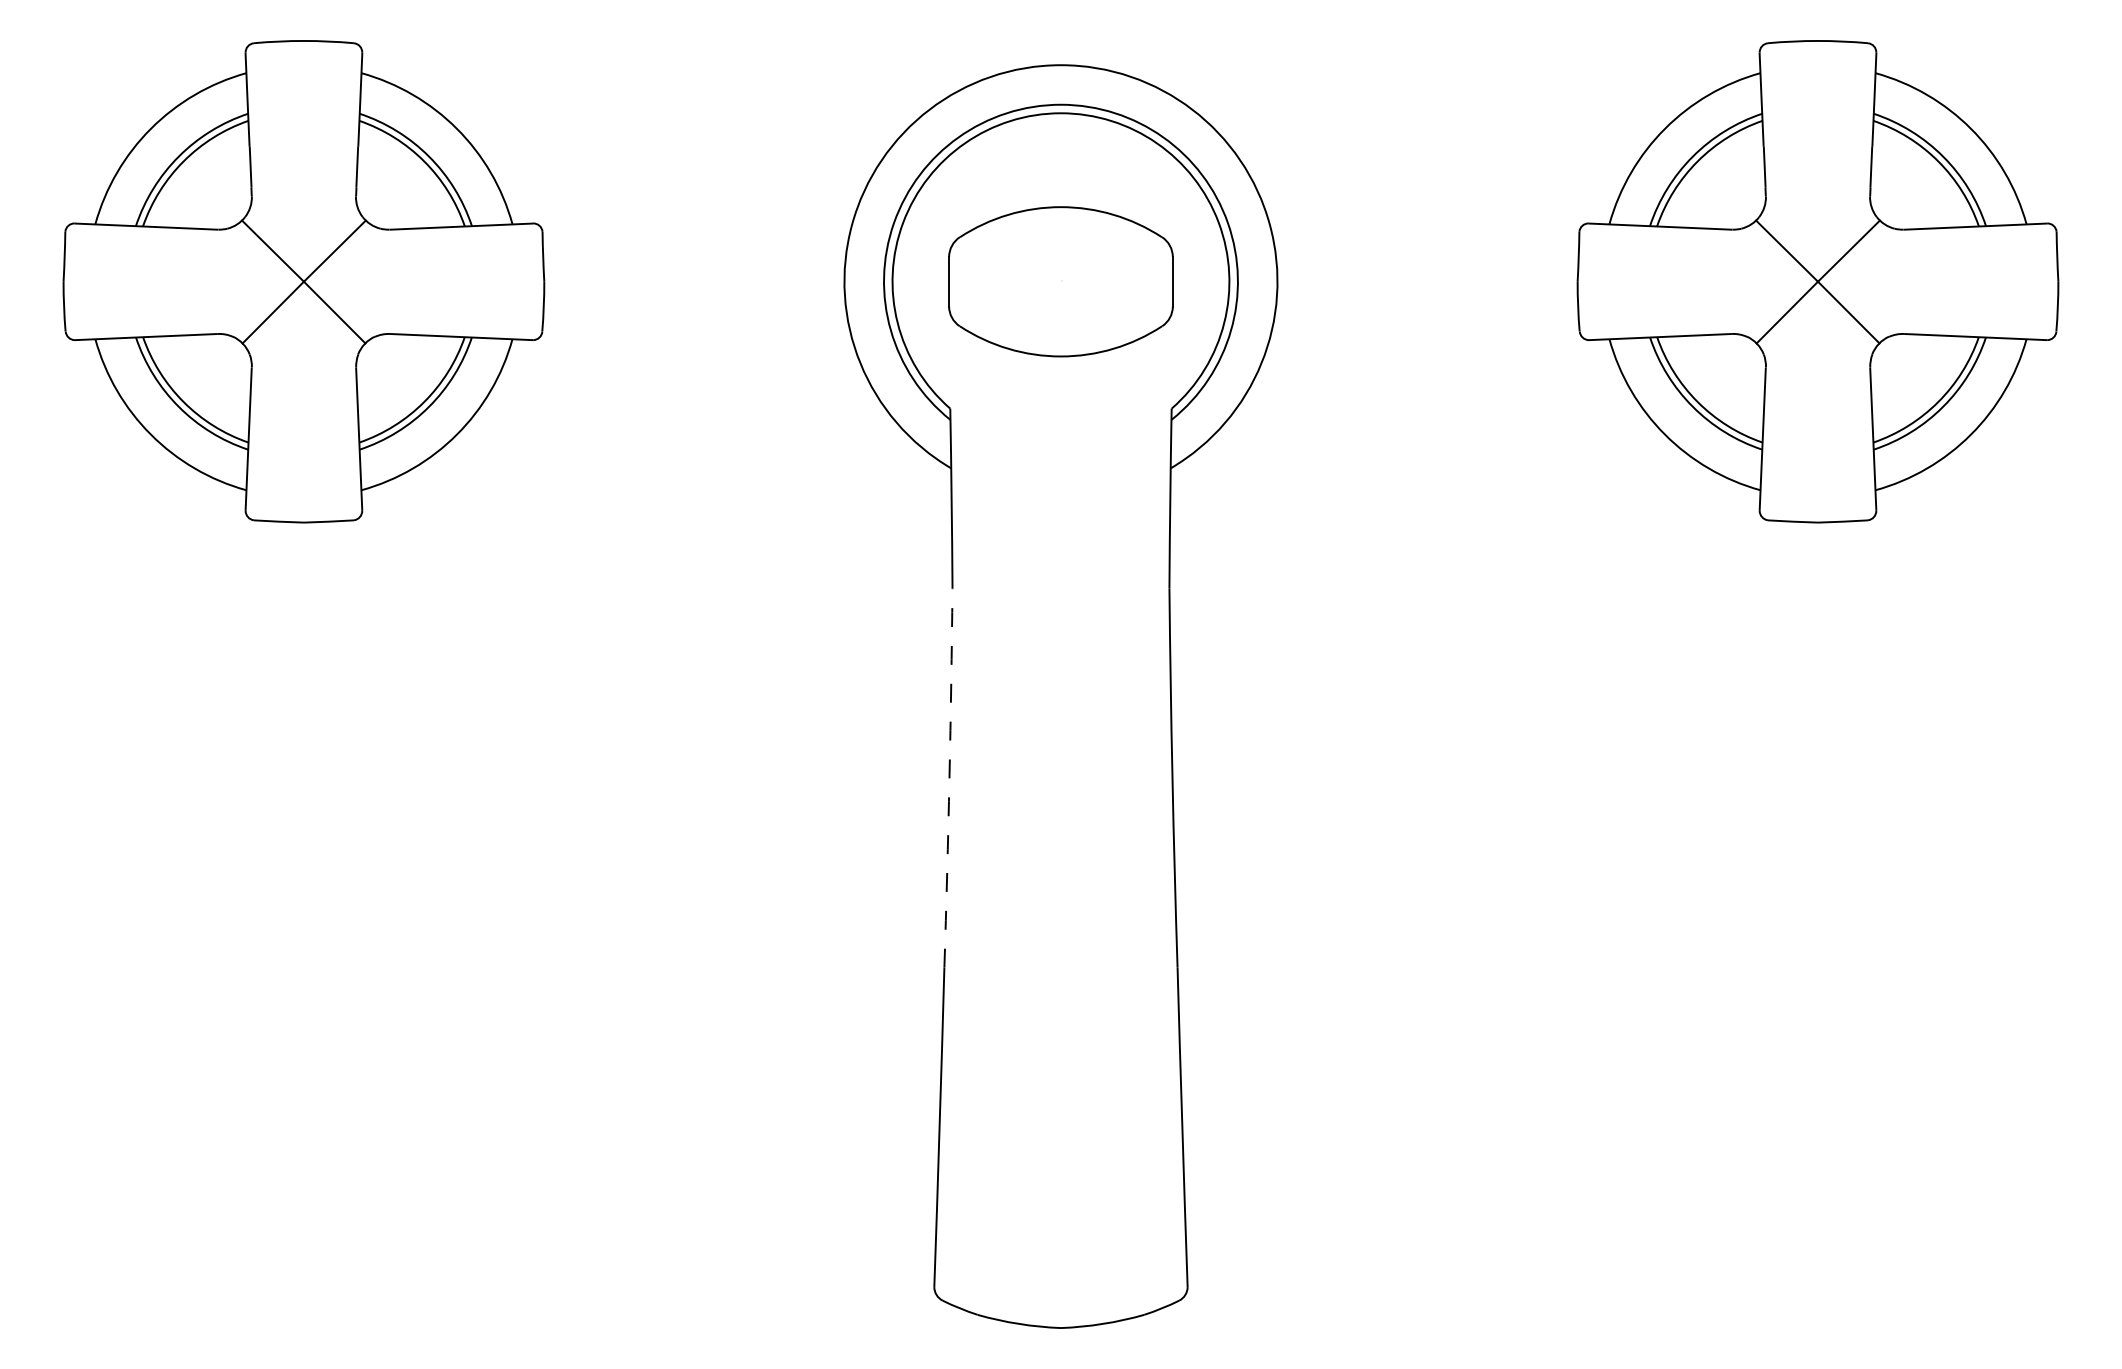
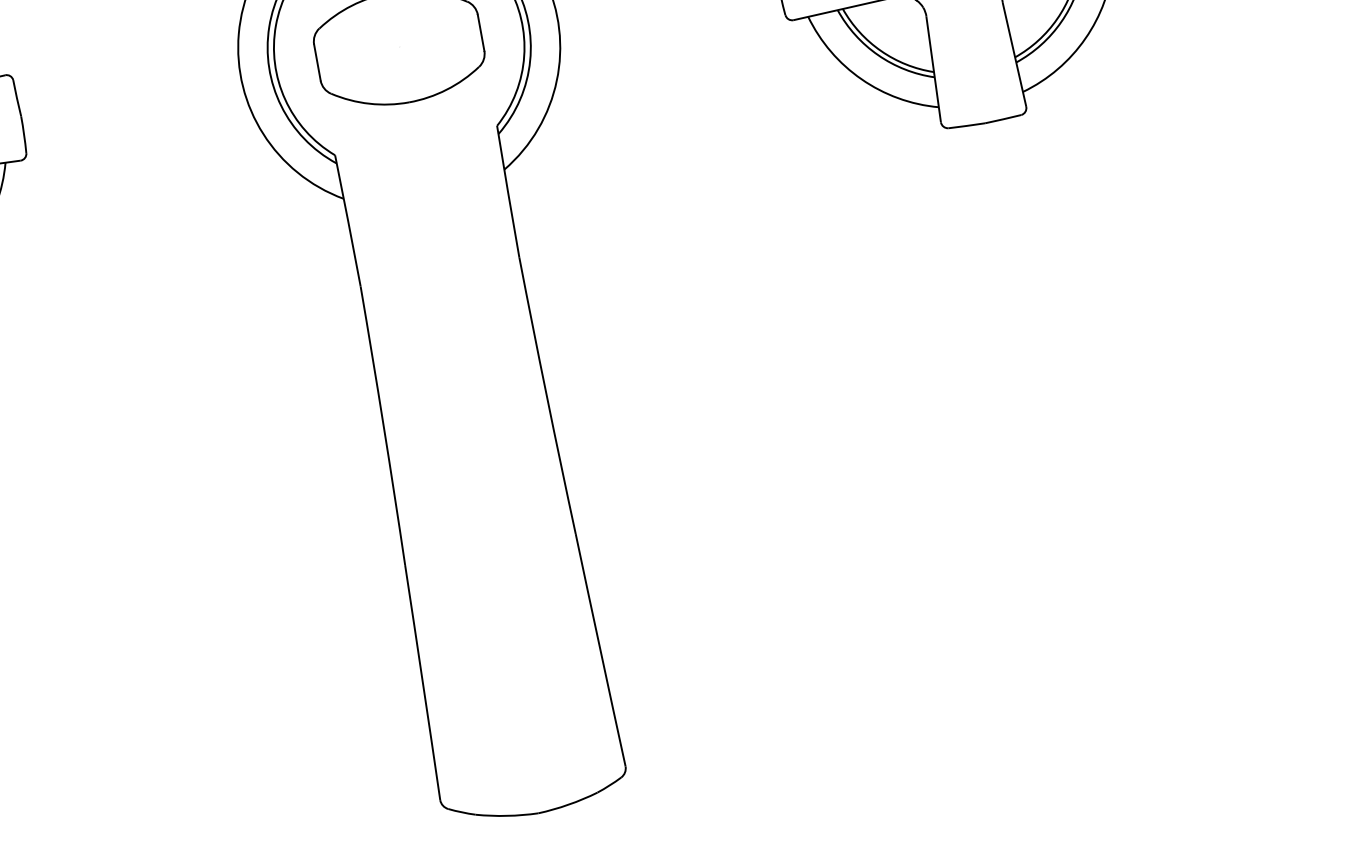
arc: (949, 778) -> (383, 426), dashed -> solid

